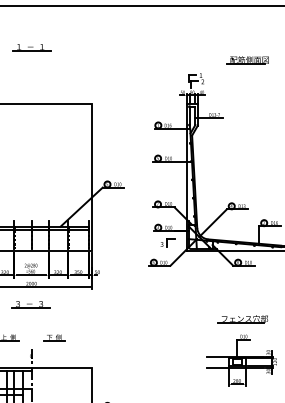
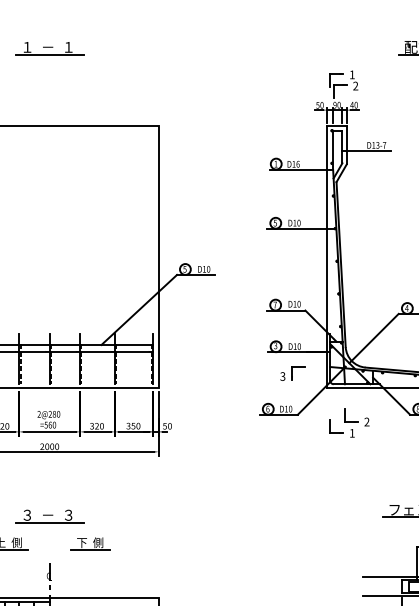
part: (31, 47) -> (49, 48), moved
part: (199, 270) -> (349, 423), added
part: (30, 304) -> (49, 516), moved

